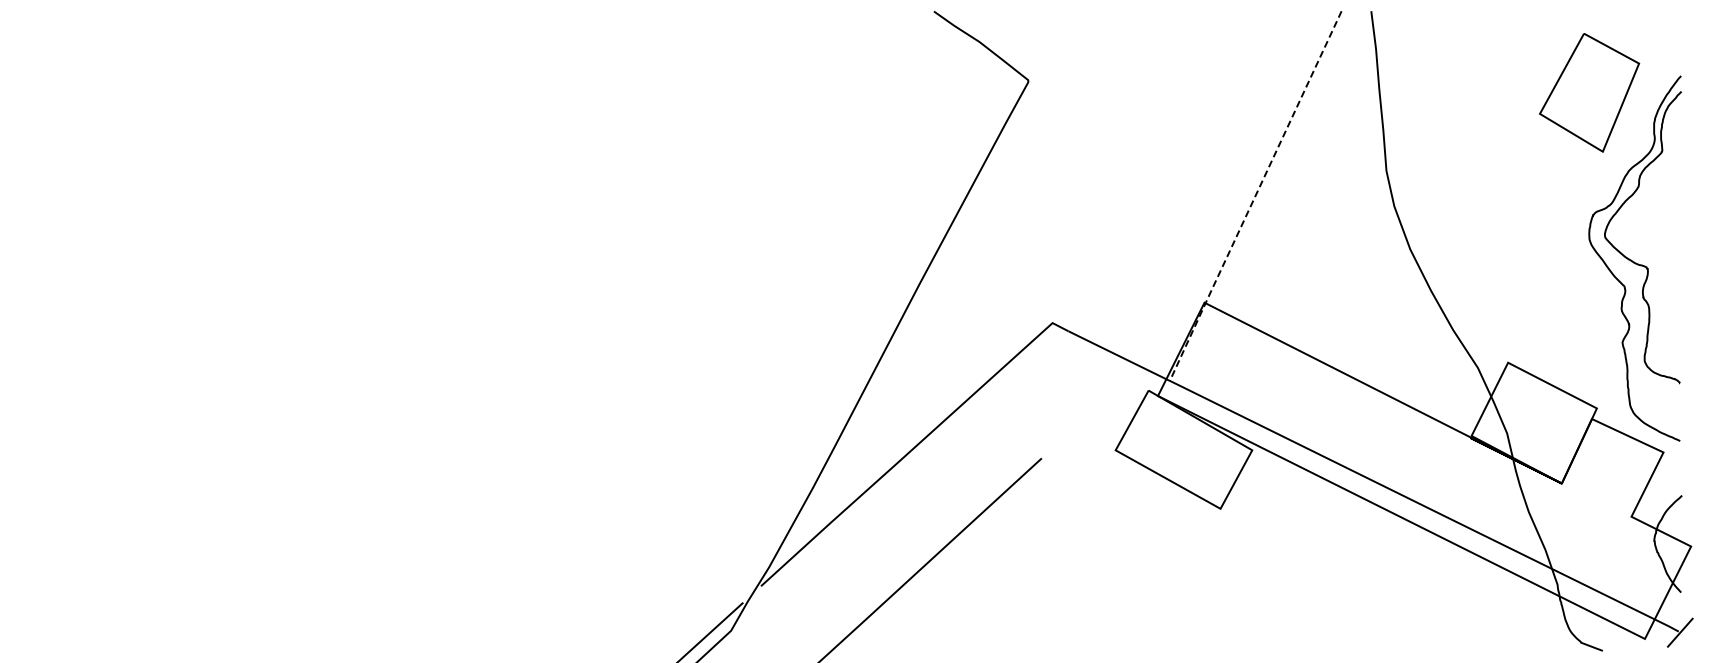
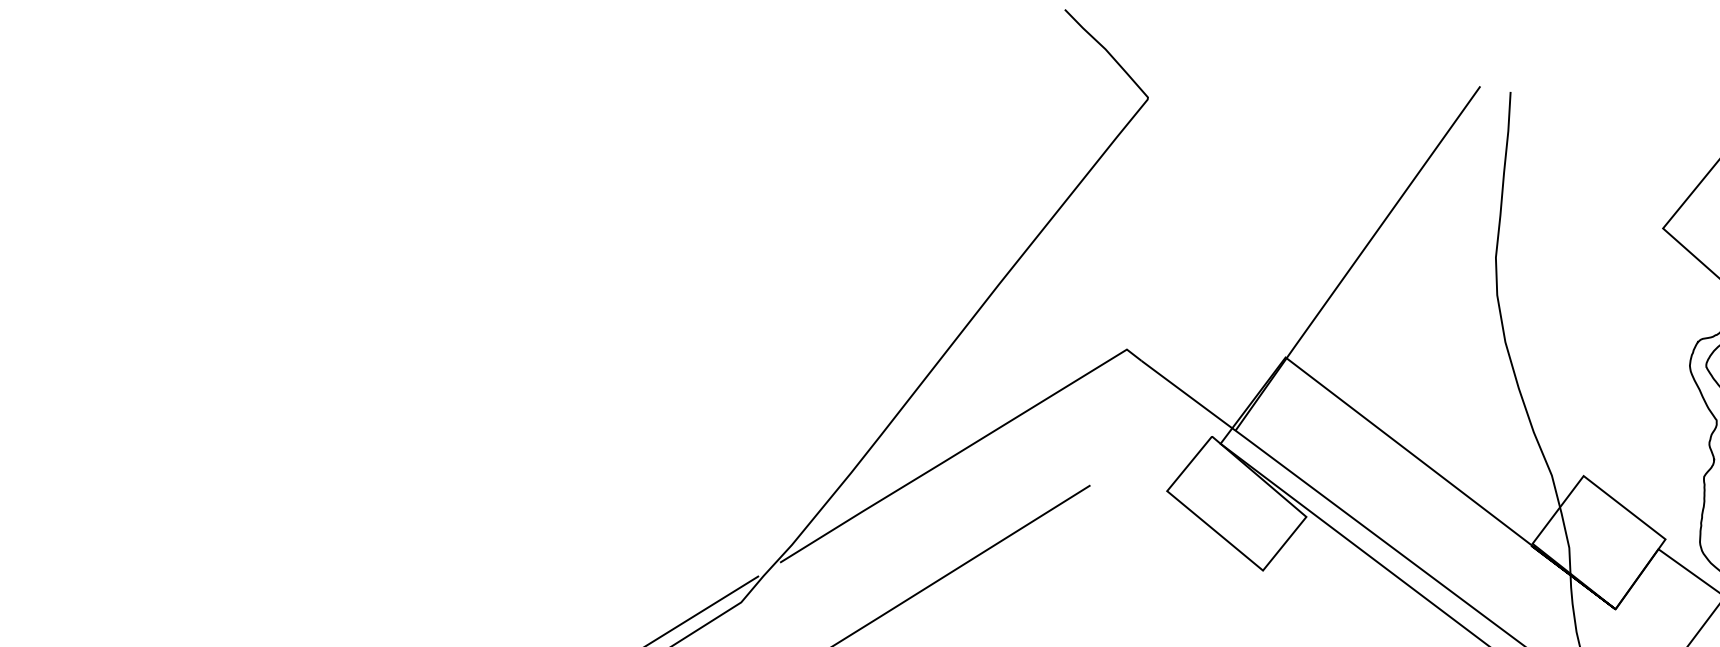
line: (1255, 197) -> (1357, 259), dashed -> solid

